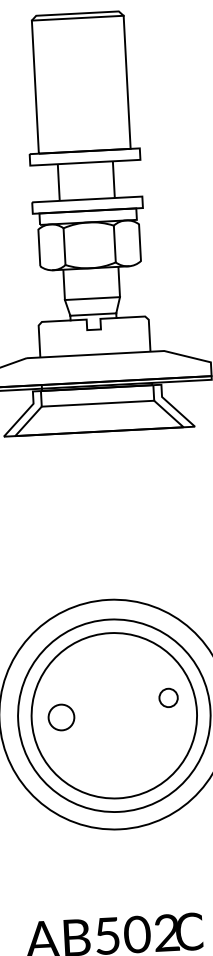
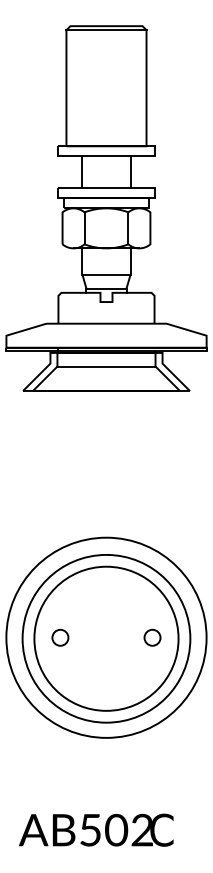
circle: (168, 697) -> (152, 637), moved
circle: (61, 717) -> (60, 637), size x0.71

